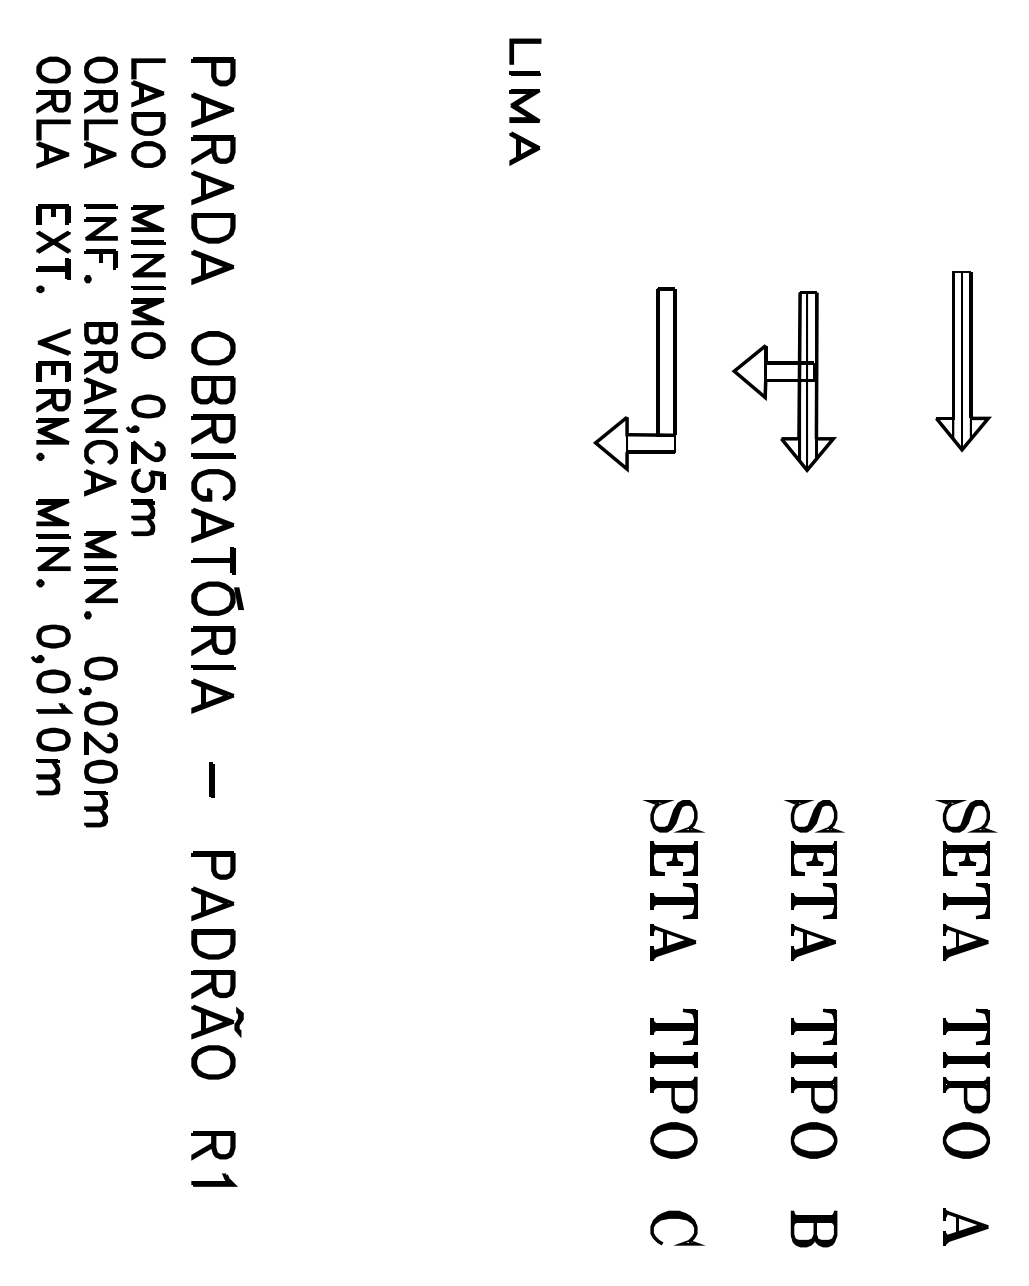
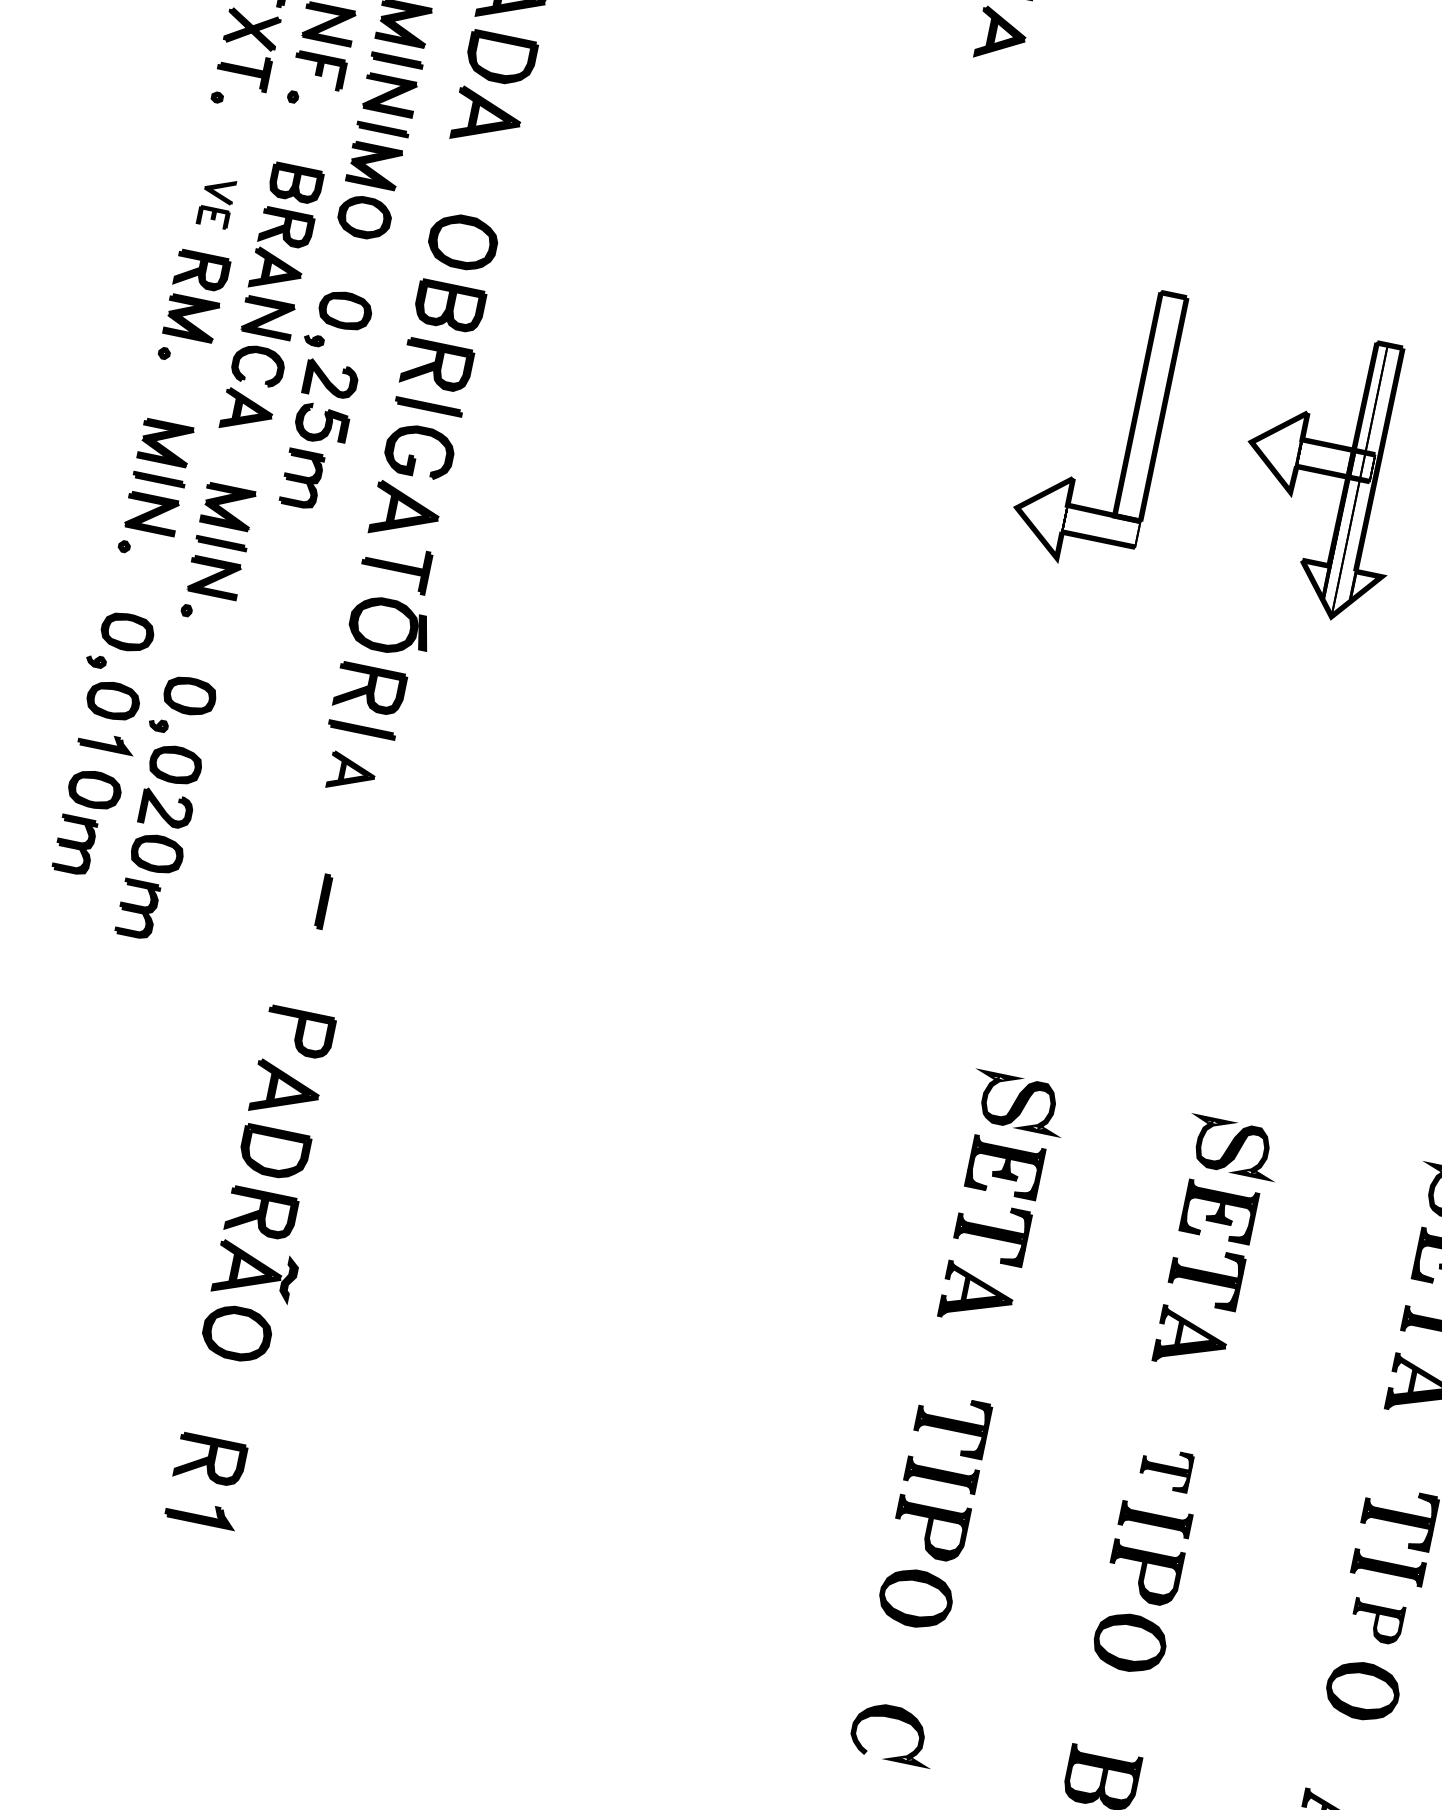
part: (53, 354) -> (216, 201), size x0.6
part: (212, 695) -> (351, 772), size x0.7
part: (814, 1026) -> (1166, 1468), size x0.7
part: (966, 1094) -> (1377, 1620), size x0.7

